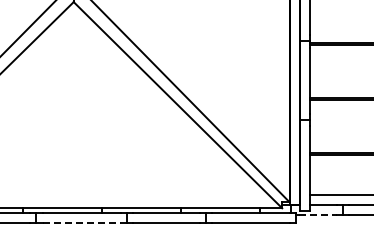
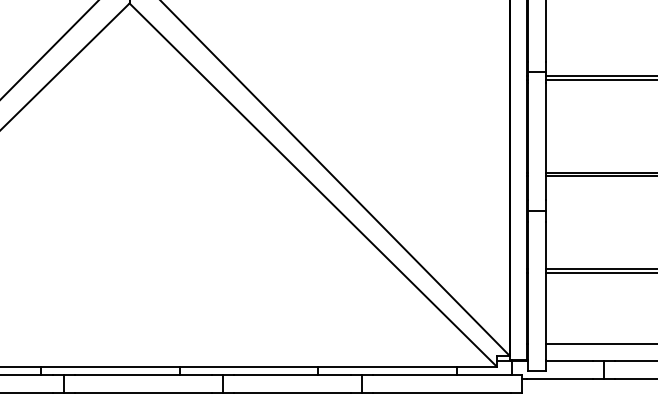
line: (318, 215) -> (560, 379), dashed -> solid
line: (82, 223) -> (145, 393), dashed -> solid

